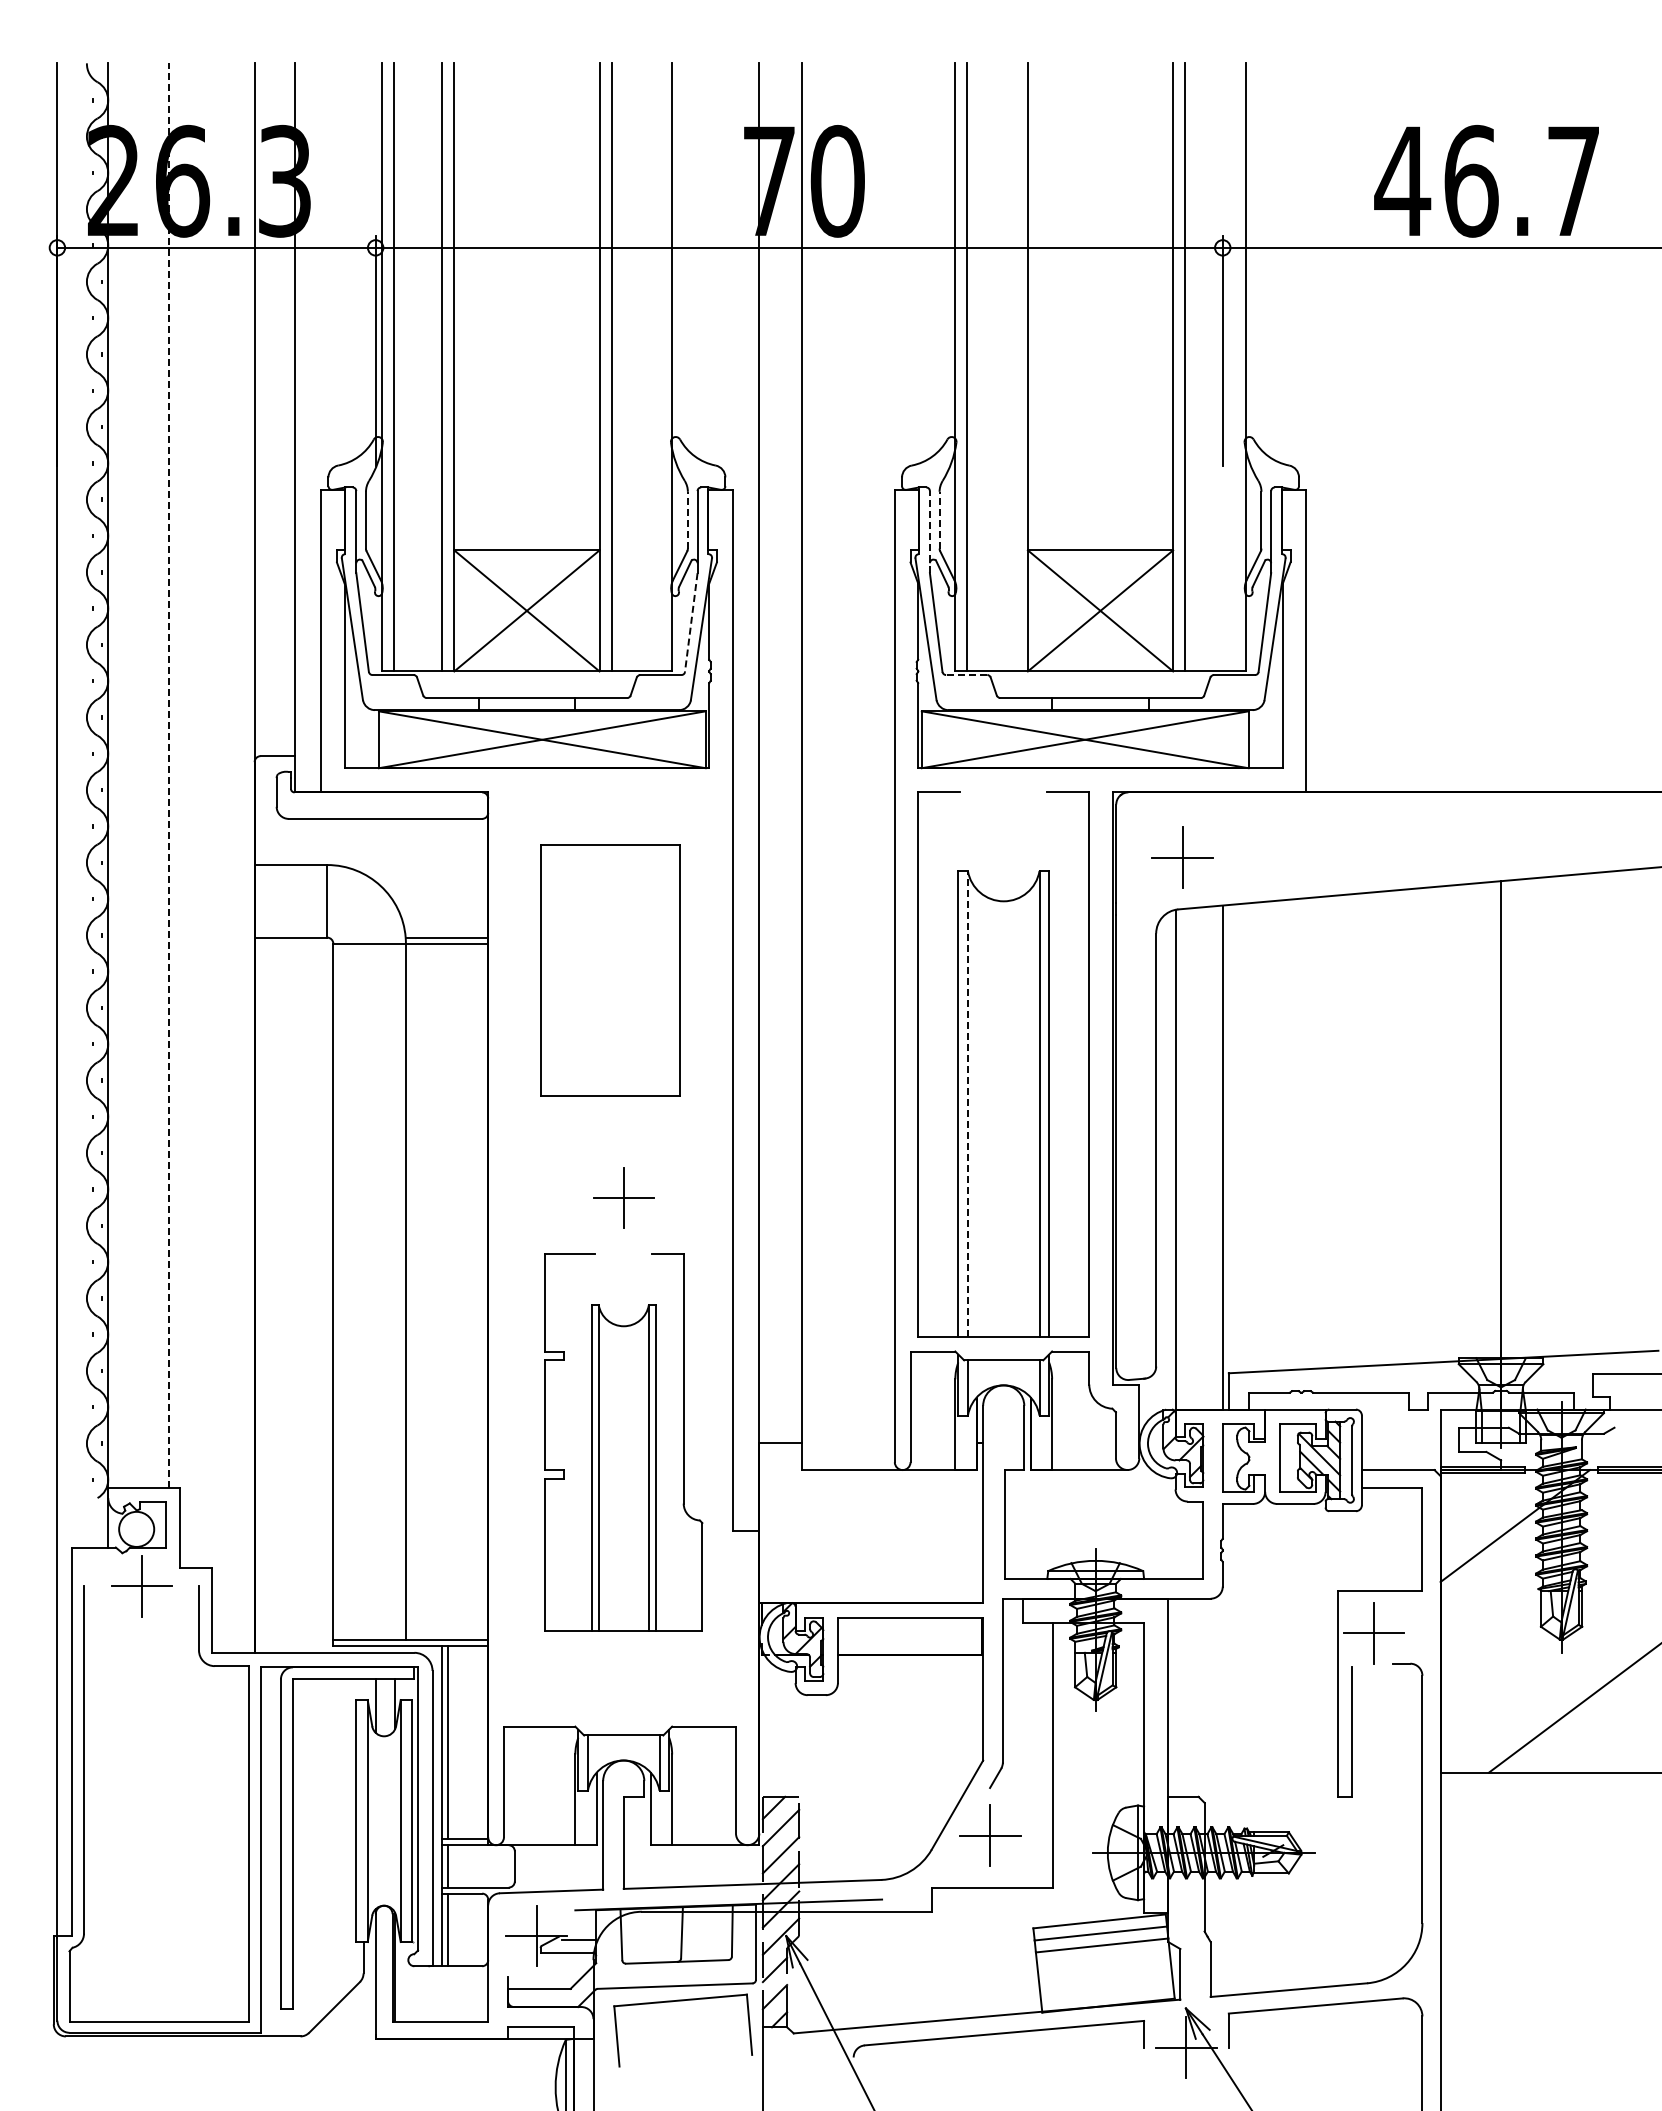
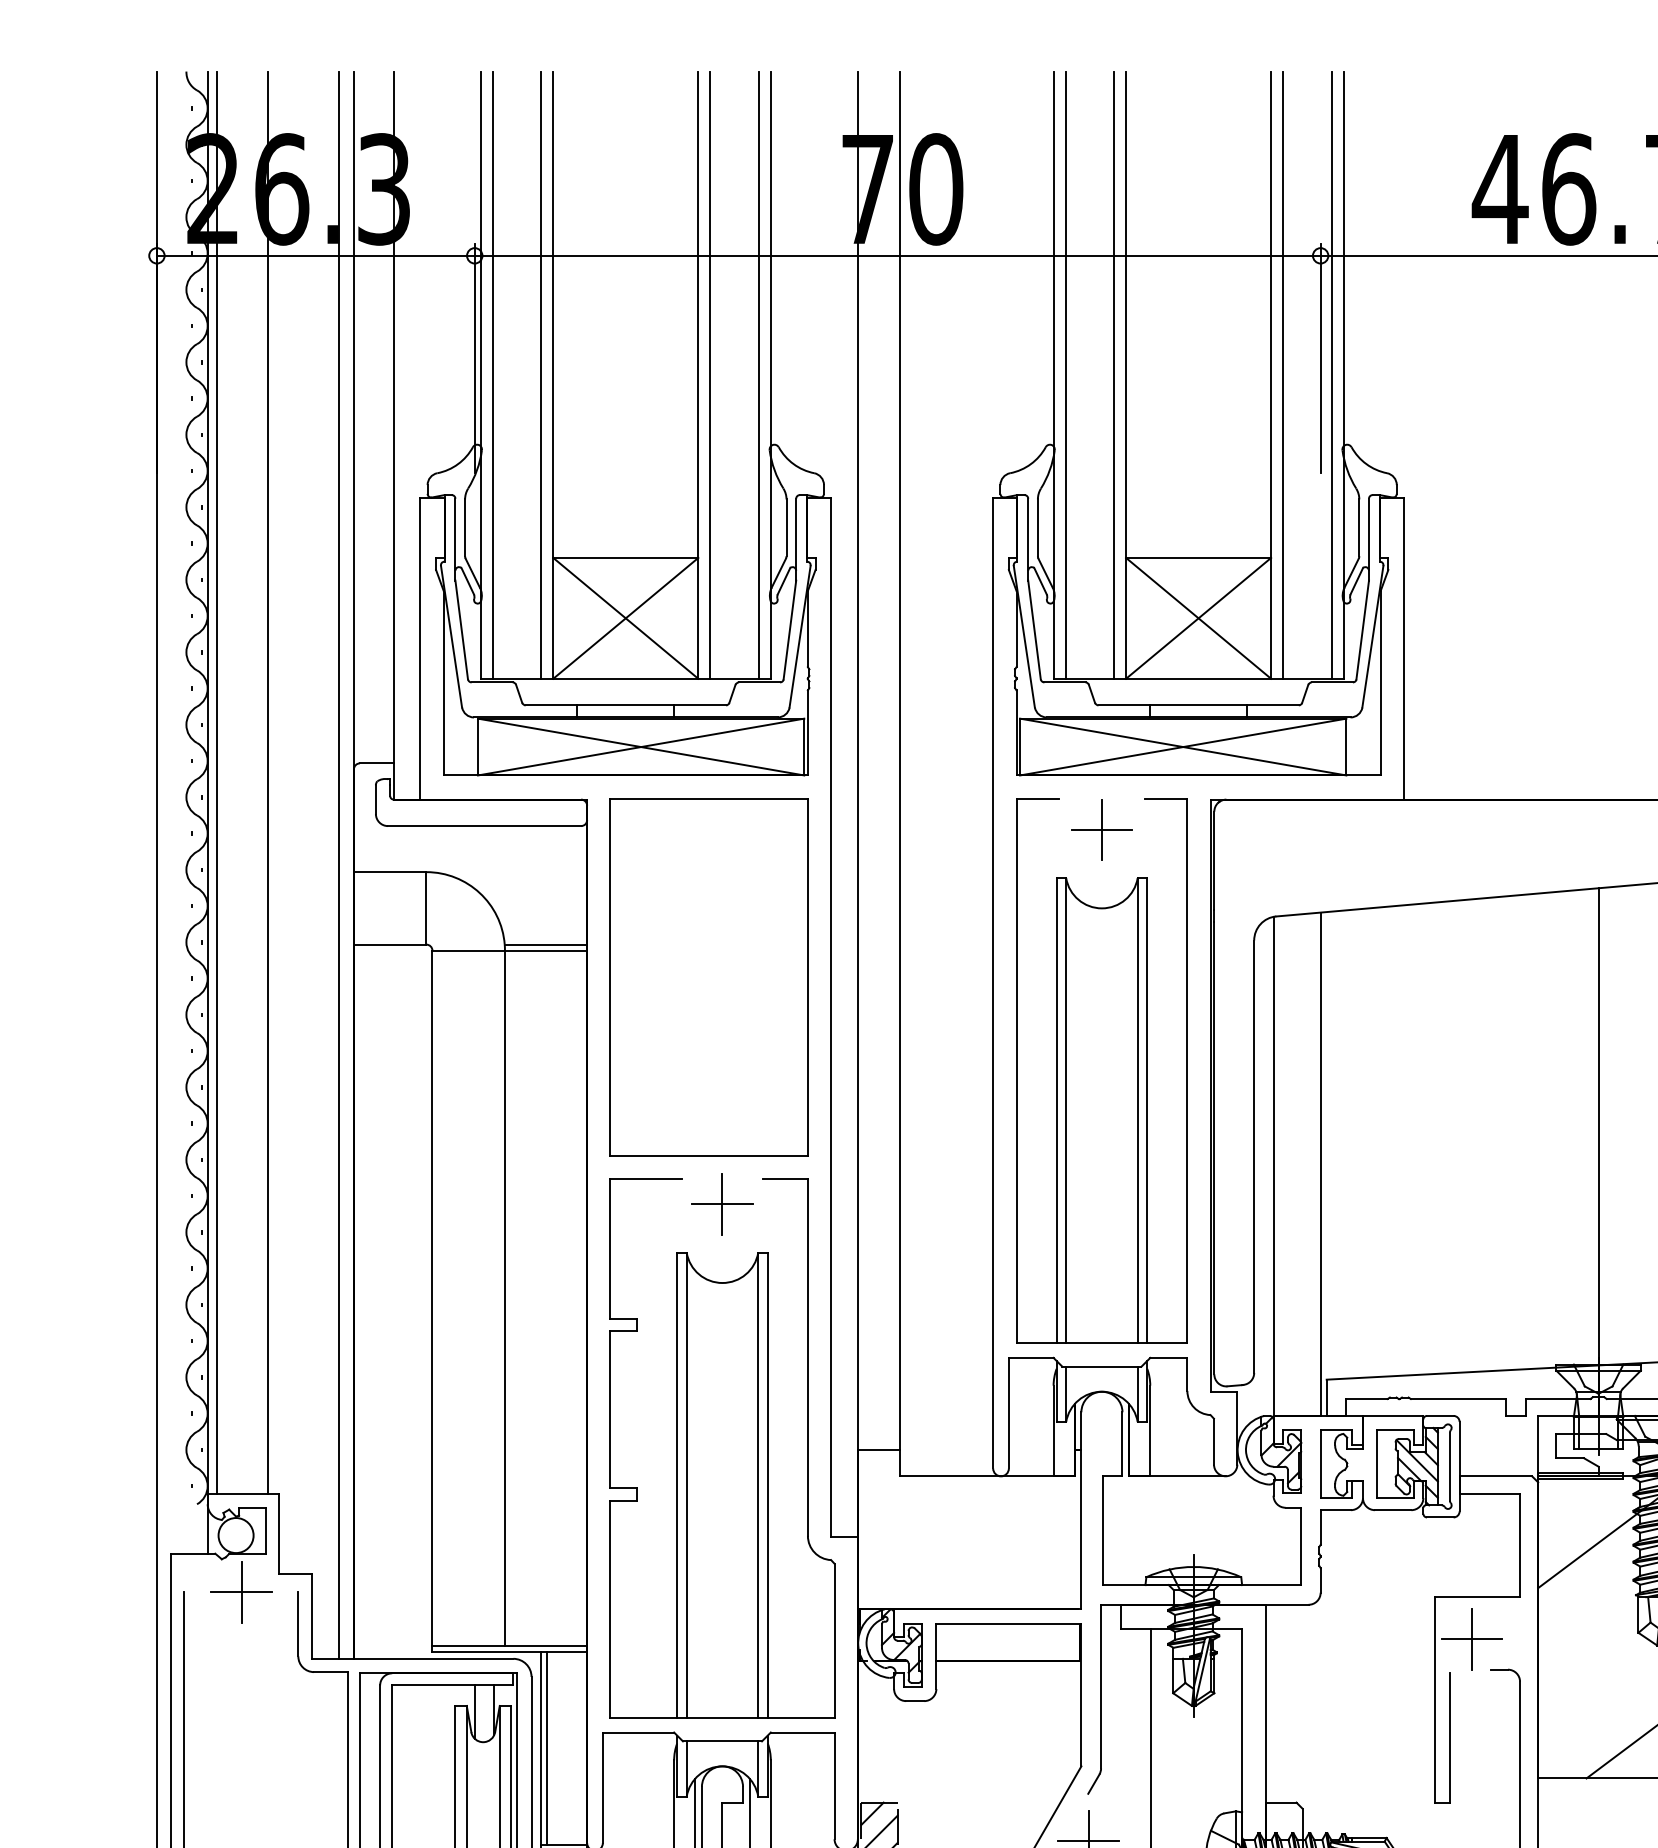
line: (660, 367) -> (759, 375), added
line: (1015, 367) -> (1113, 375), added
line: (1233, 367) -> (1331, 375), added
line: (687, 519) -> (786, 527), dashed -> solid
line: (939, 519) -> (1037, 527), dashed -> solid
line: (929, 531) -> (1027, 539), dashed -> solid
line: (691, 622) -> (790, 629), dashed -> solid
line: (966, 675) -> (1064, 682), dashed -> solid
line: (117, 775) -> (216, 782), added
line: (168, 775) -> (267, 782), dashed -> solid
line: (240, 857) -> (339, 864), added
part: (1182, 857) -> (1101, 829), moved
part: (610, 970) -> (709, 977), size x1.43
line: (968, 1104) -> (1066, 1111), dashed -> solid
part: (623, 1442) -> (722, 1448), size x1.43

